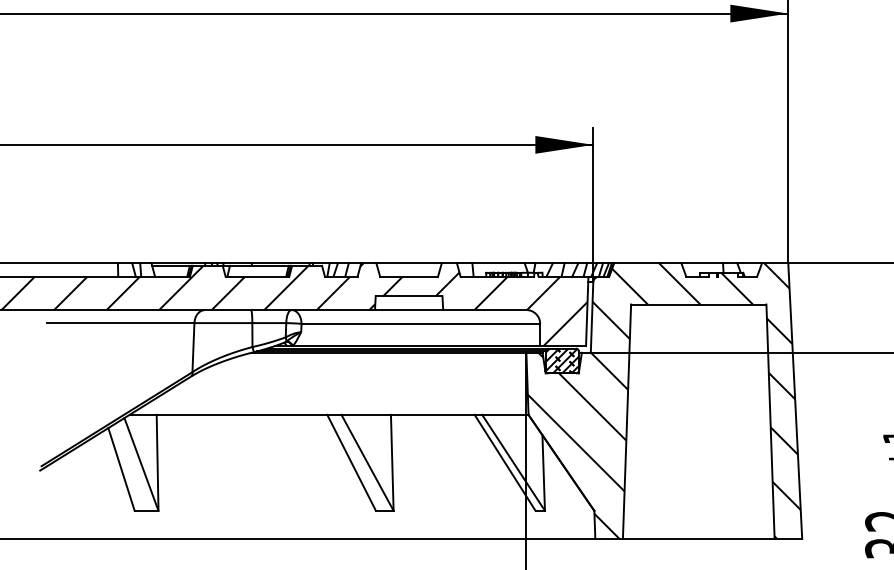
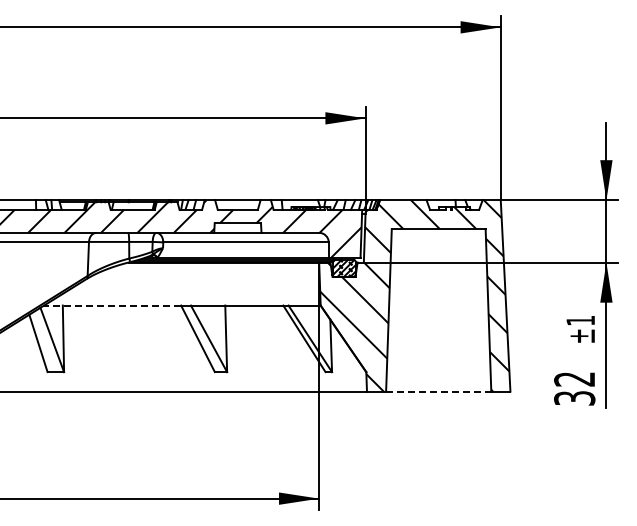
line: (228, 414) -> (112, 305), solid -> dashed
line: (698, 538) -> (438, 391), solid -> dashed

